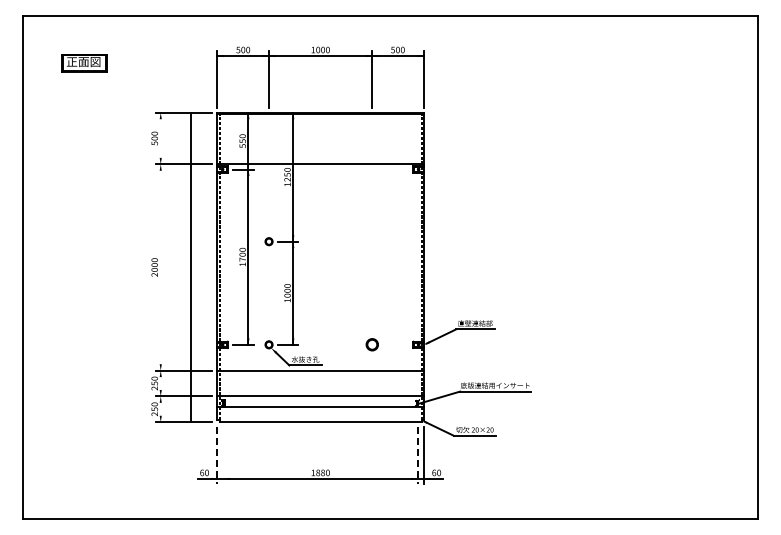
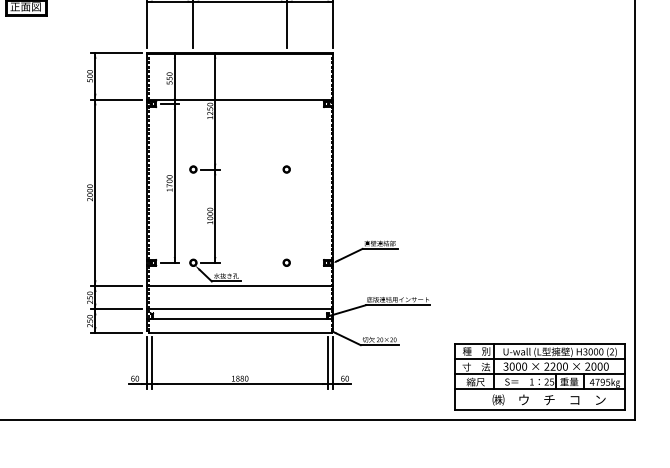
part: (371, 241) -> (286, 169), added
line: (190, 267) -> (95, 192), moved
part: (371, 344) -> (286, 262), size x0.62
line: (223, 455) -> (152, 362), added
line: (217, 456) -> (146, 363), dashed -> solid
line: (417, 456) -> (327, 363), dashed -> solid
part: (651, 470) -> (539, 376), added

